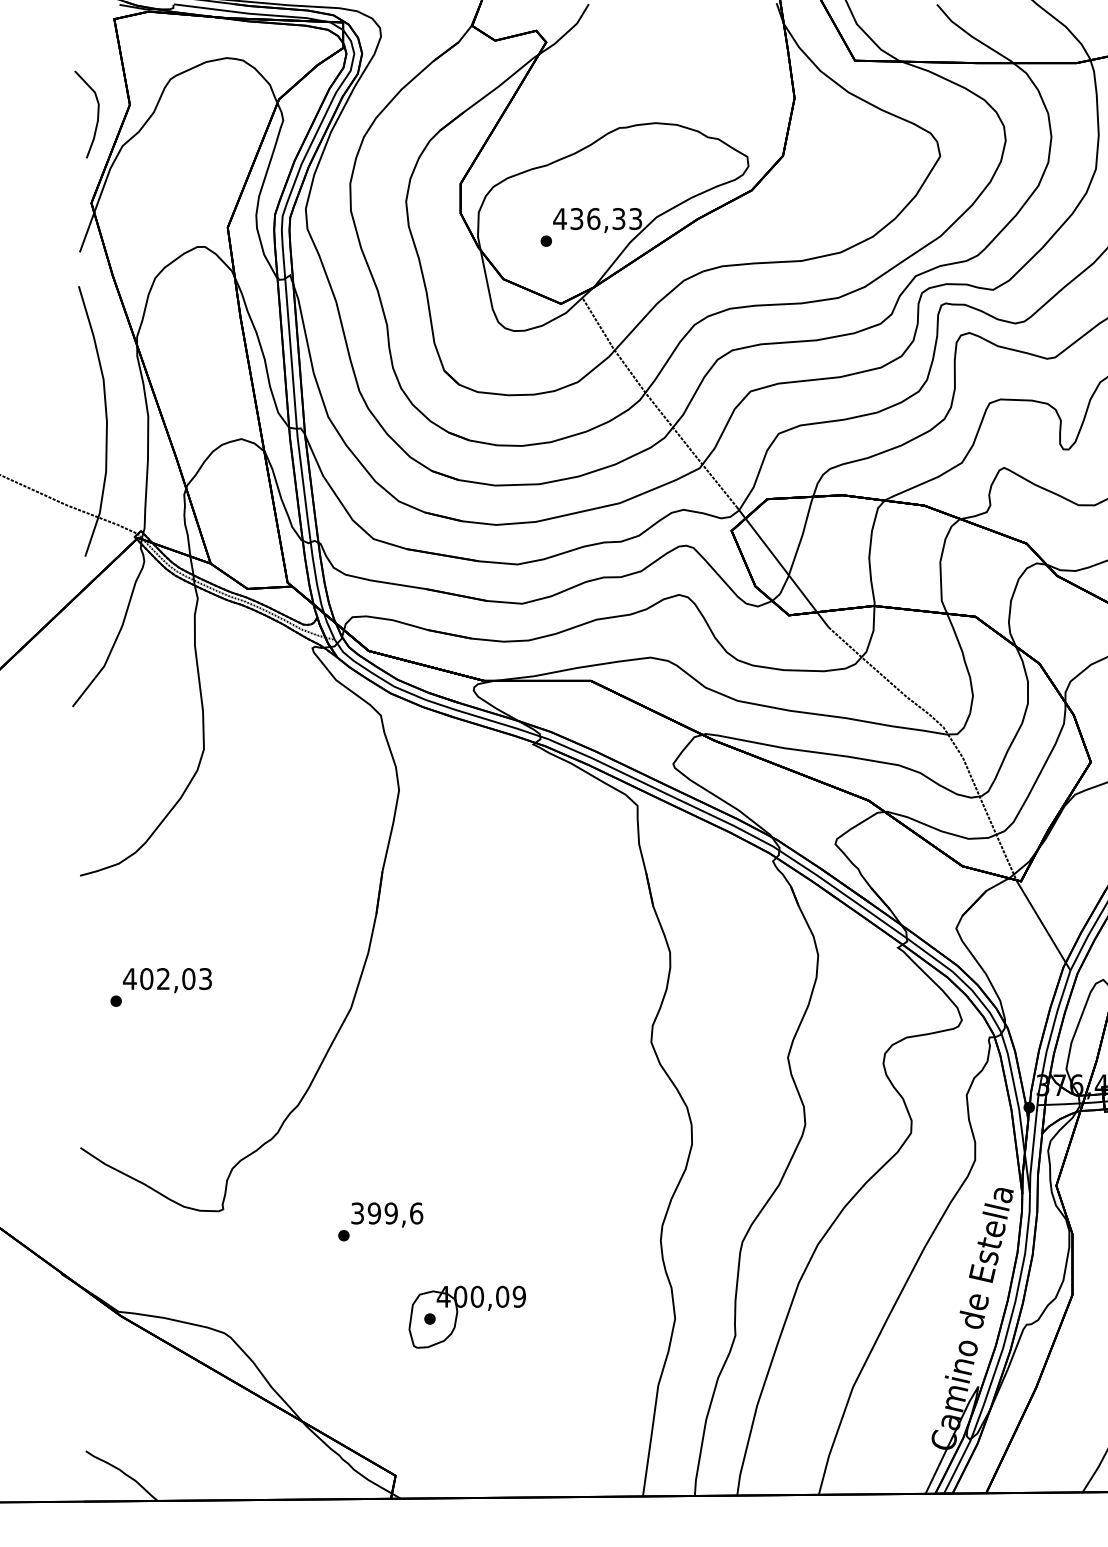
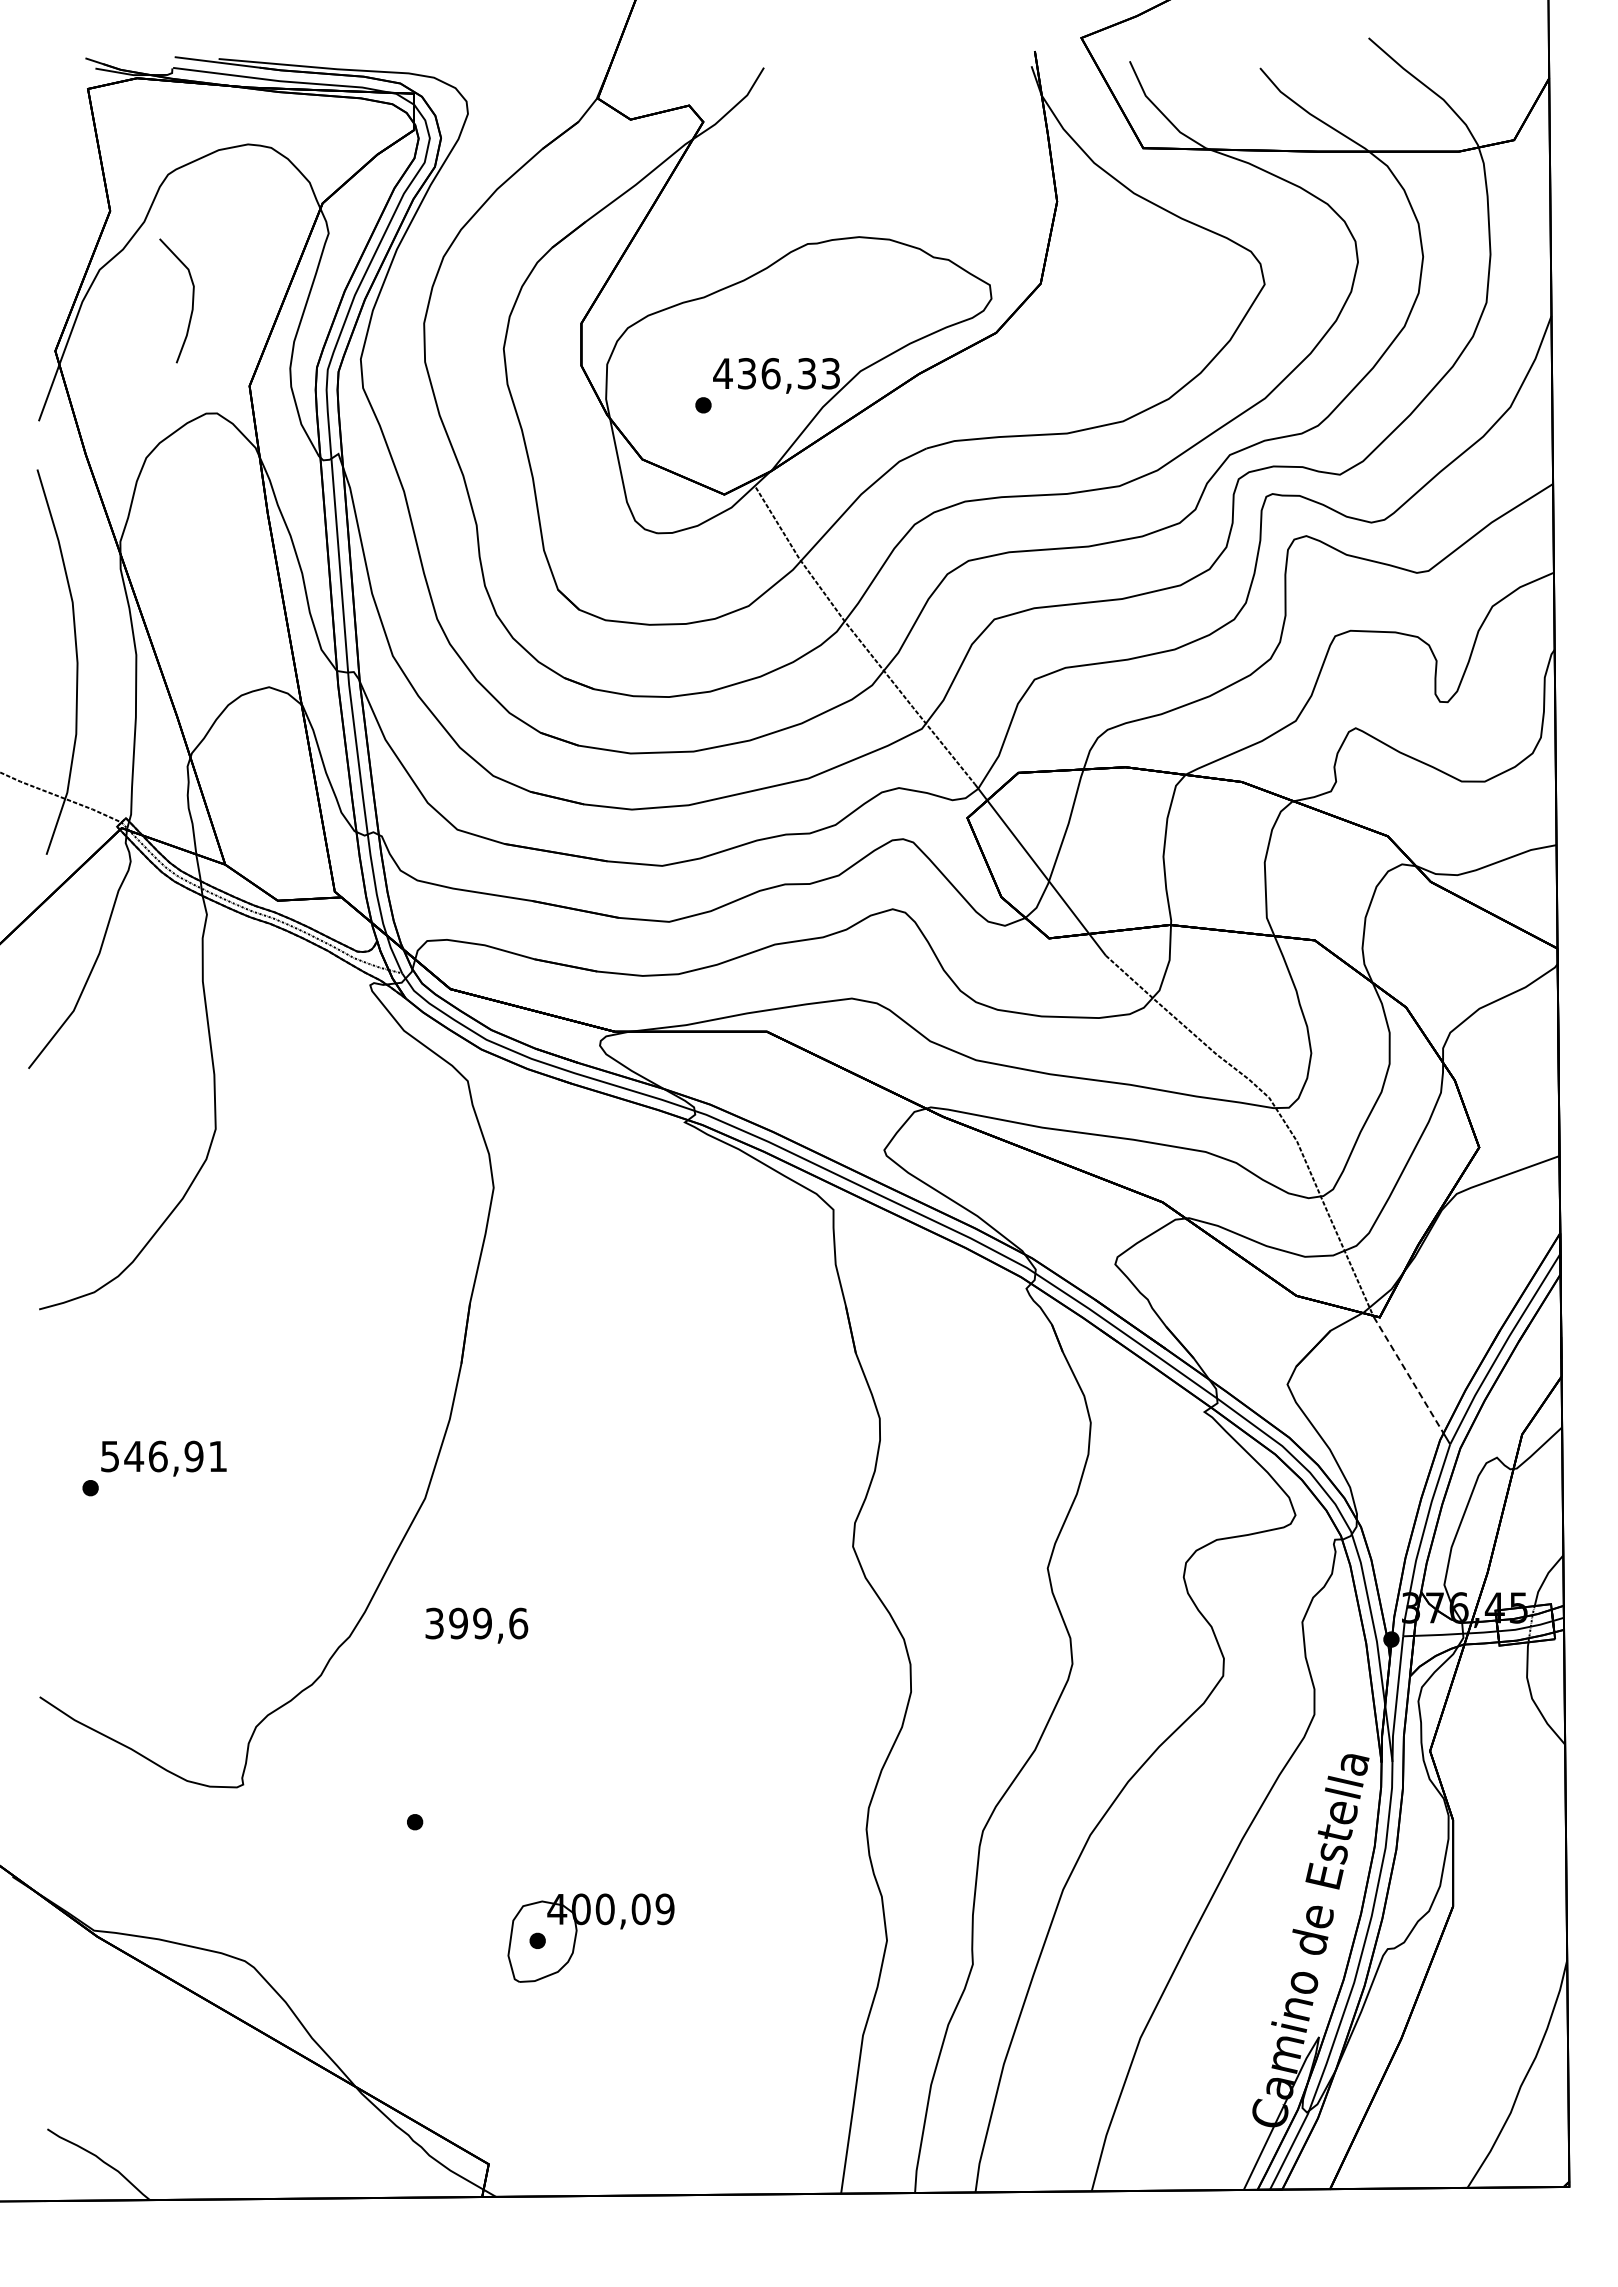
curve: (97, 114) -> (192, 300), moved
line: (1041, 922) -> (1408, 1375), solid -> dashed
text: (167, 979) -> (163, 1456), 402,03 -> 546,91
text: (387, 1214) -> (476, 1625), moved

